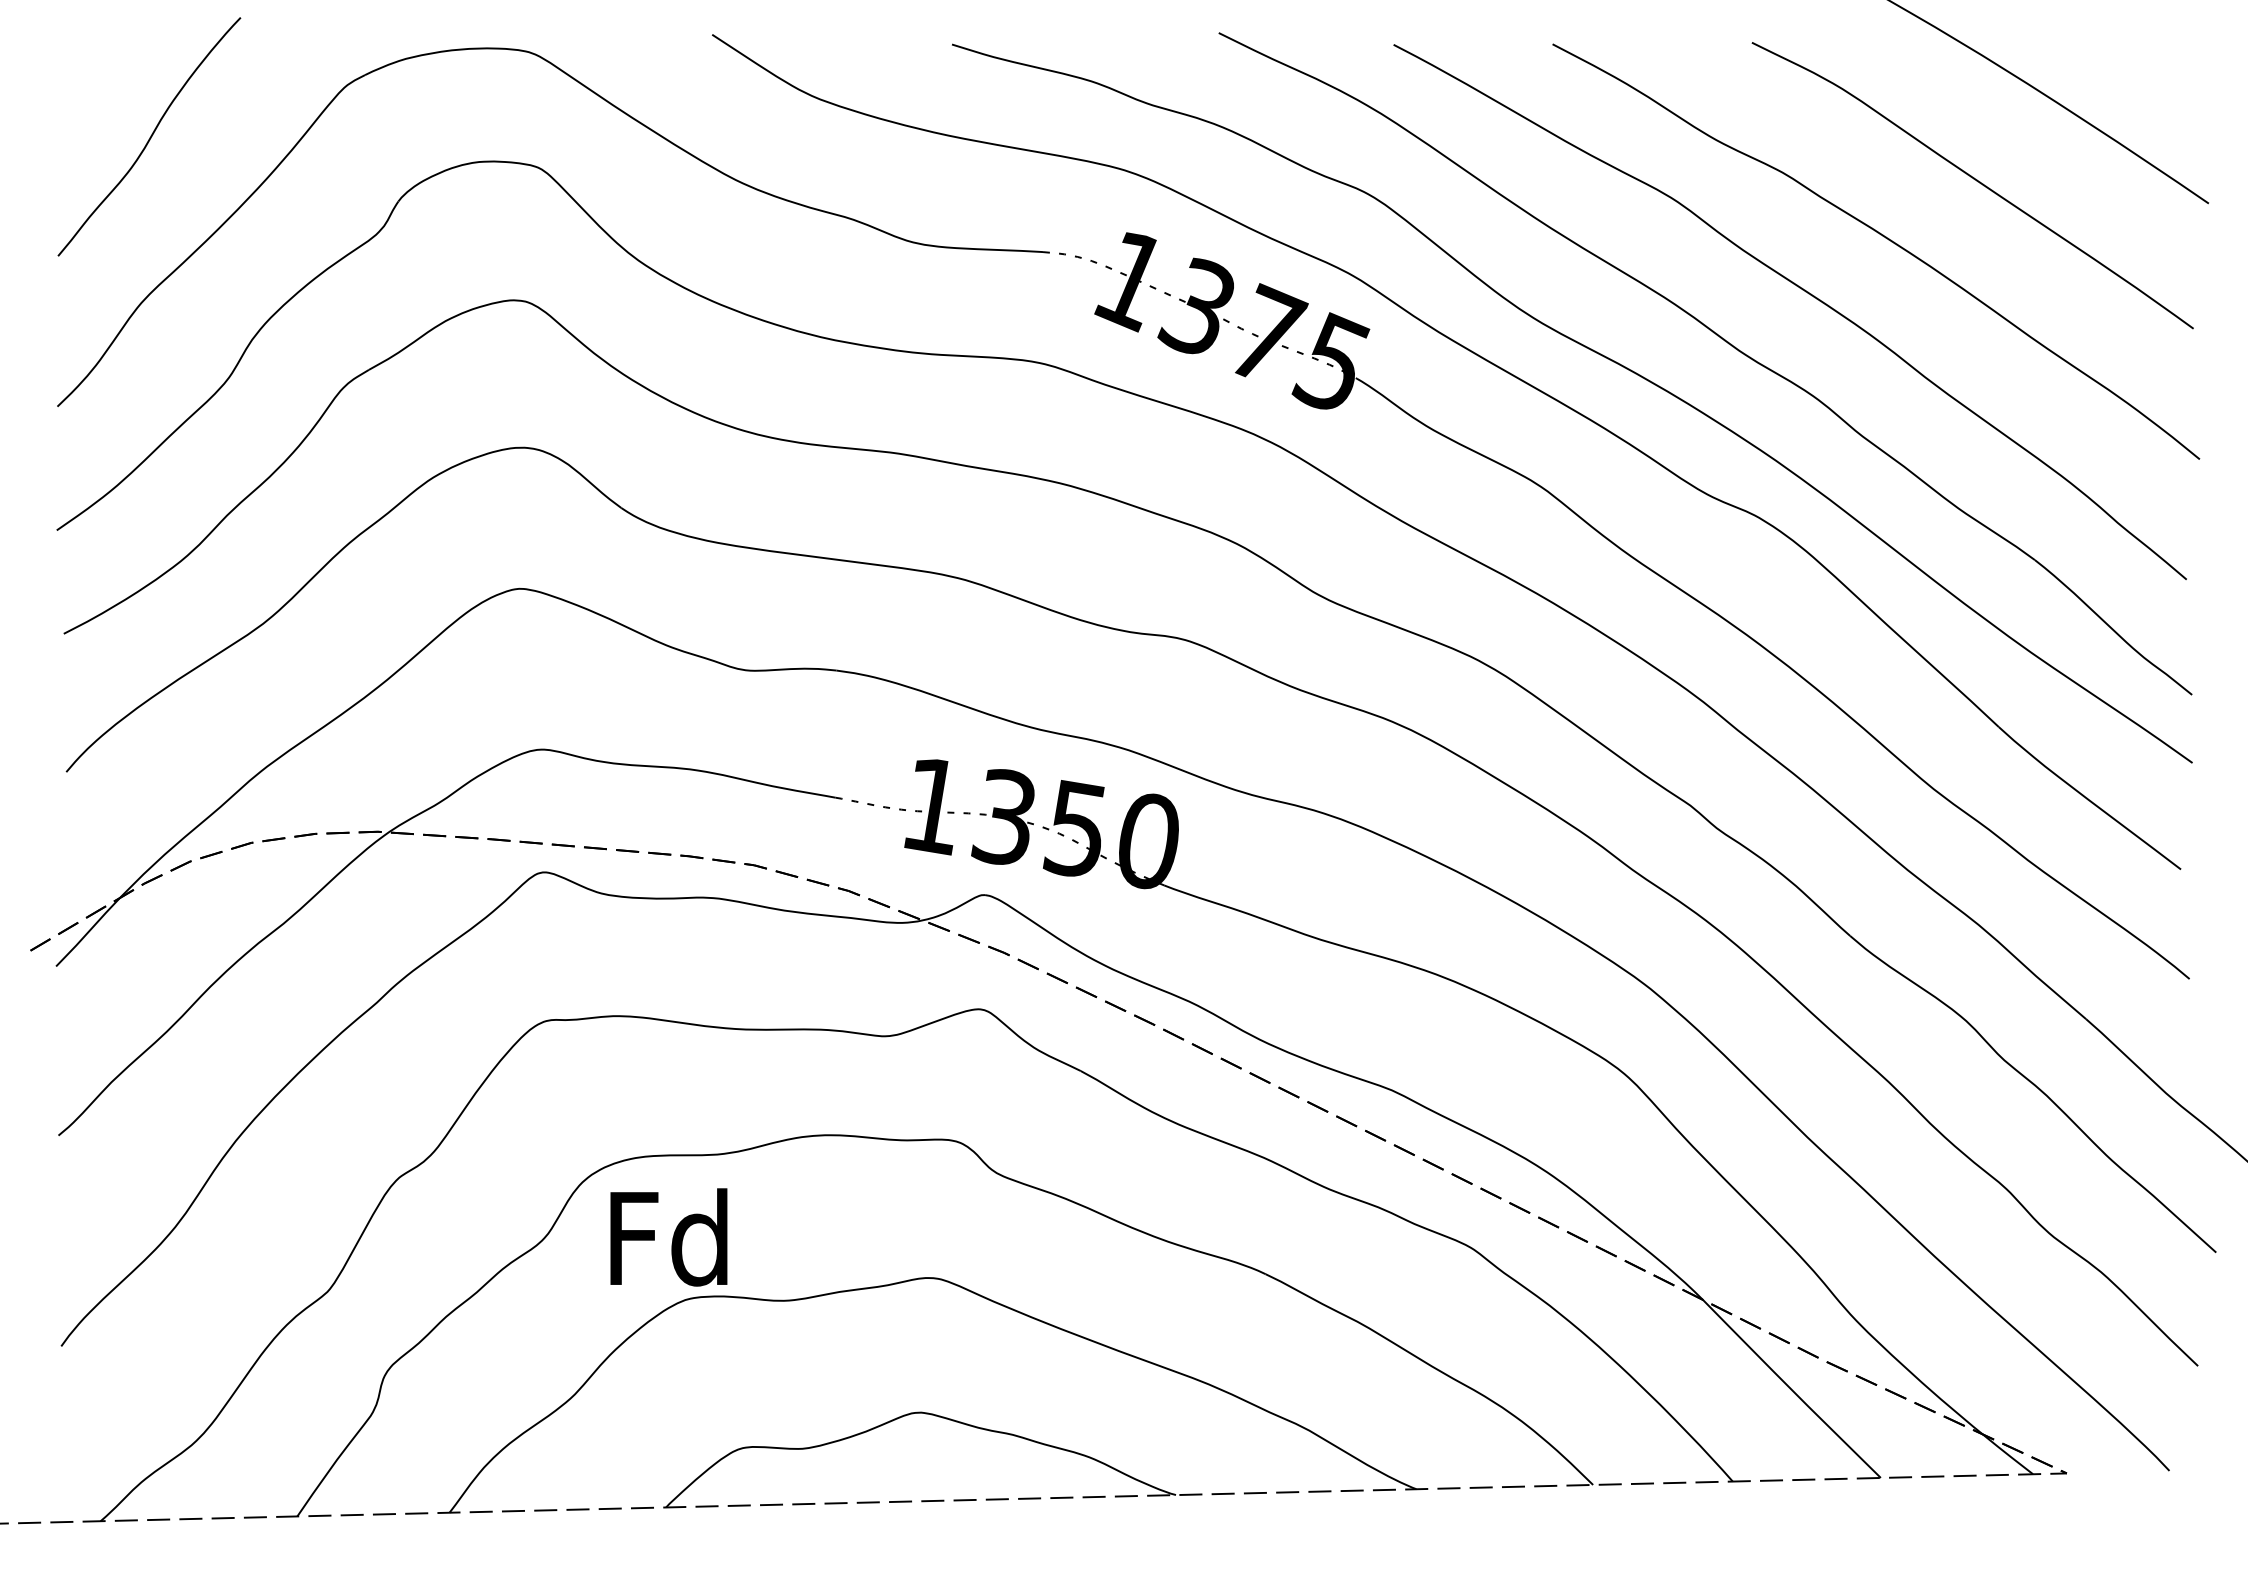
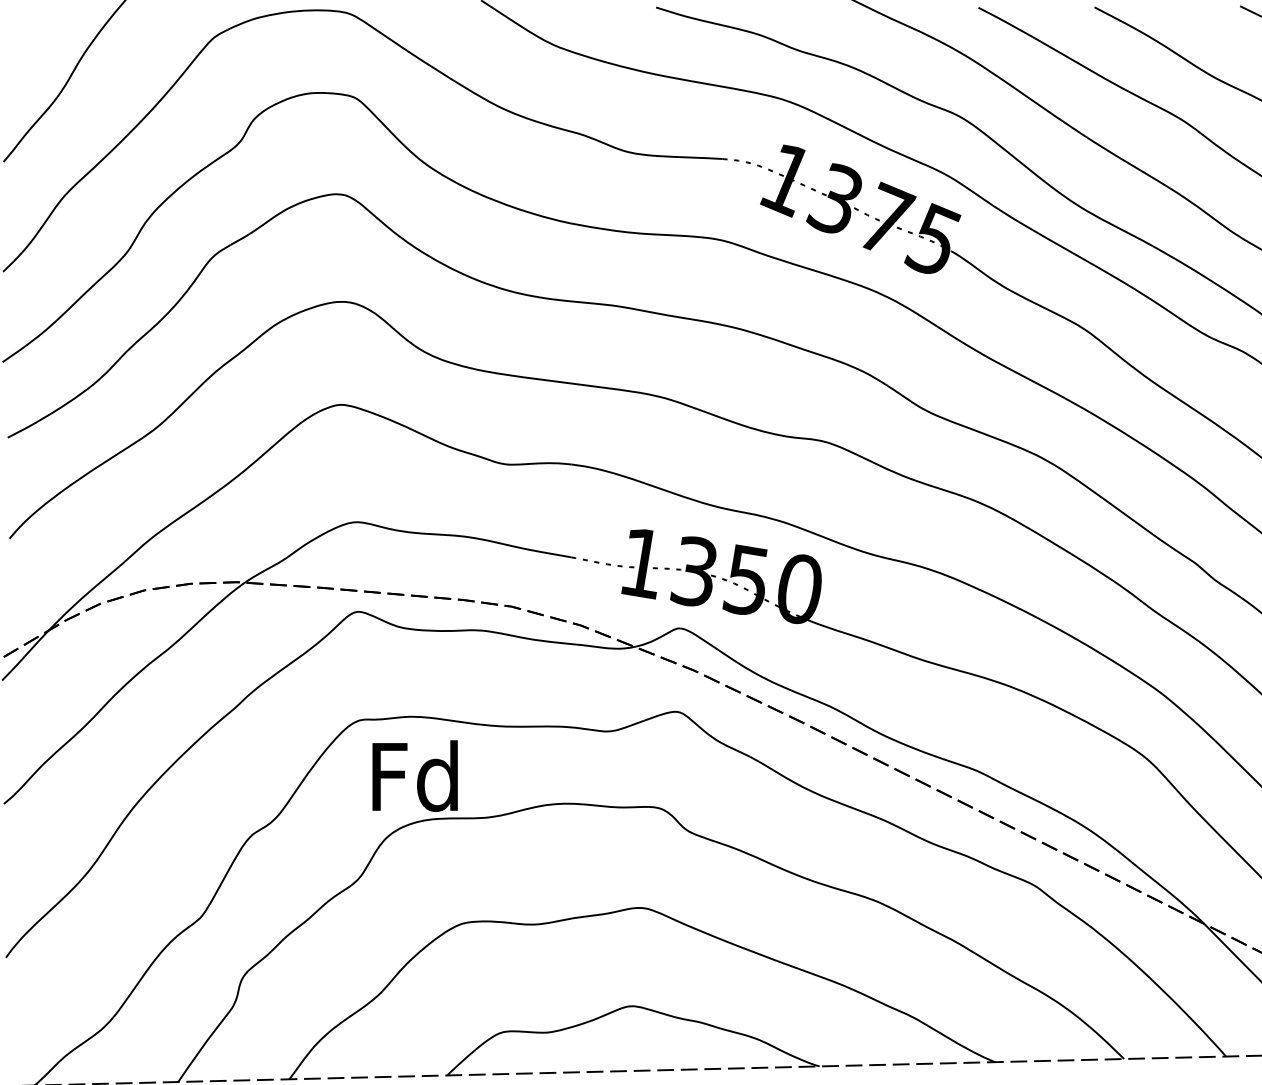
text: (668, 1237) -> (414, 776), moved

